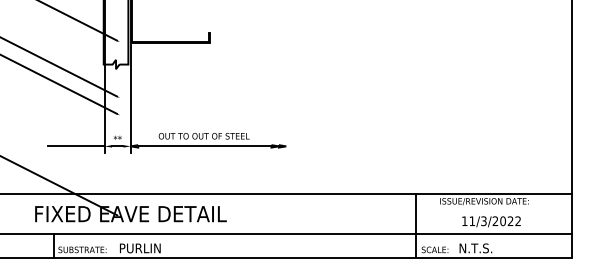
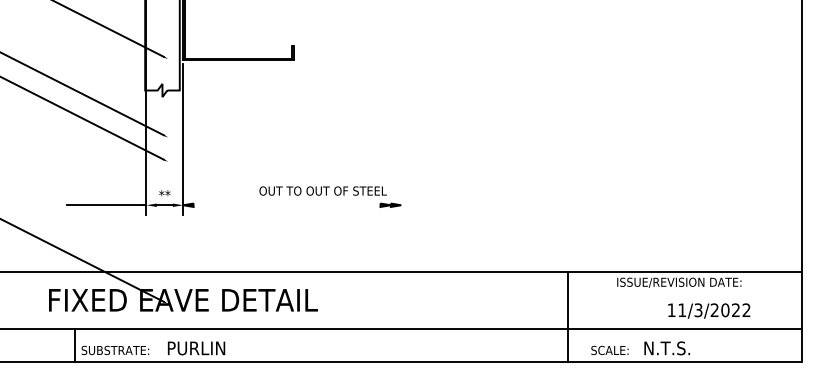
text: (203, 135) -> (322, 190), moved
line: (204, 146) -> (286, 205), removed
text: (491, 221) -> (709, 310), moved
line: (416, 225) -> (568, 316), moved

